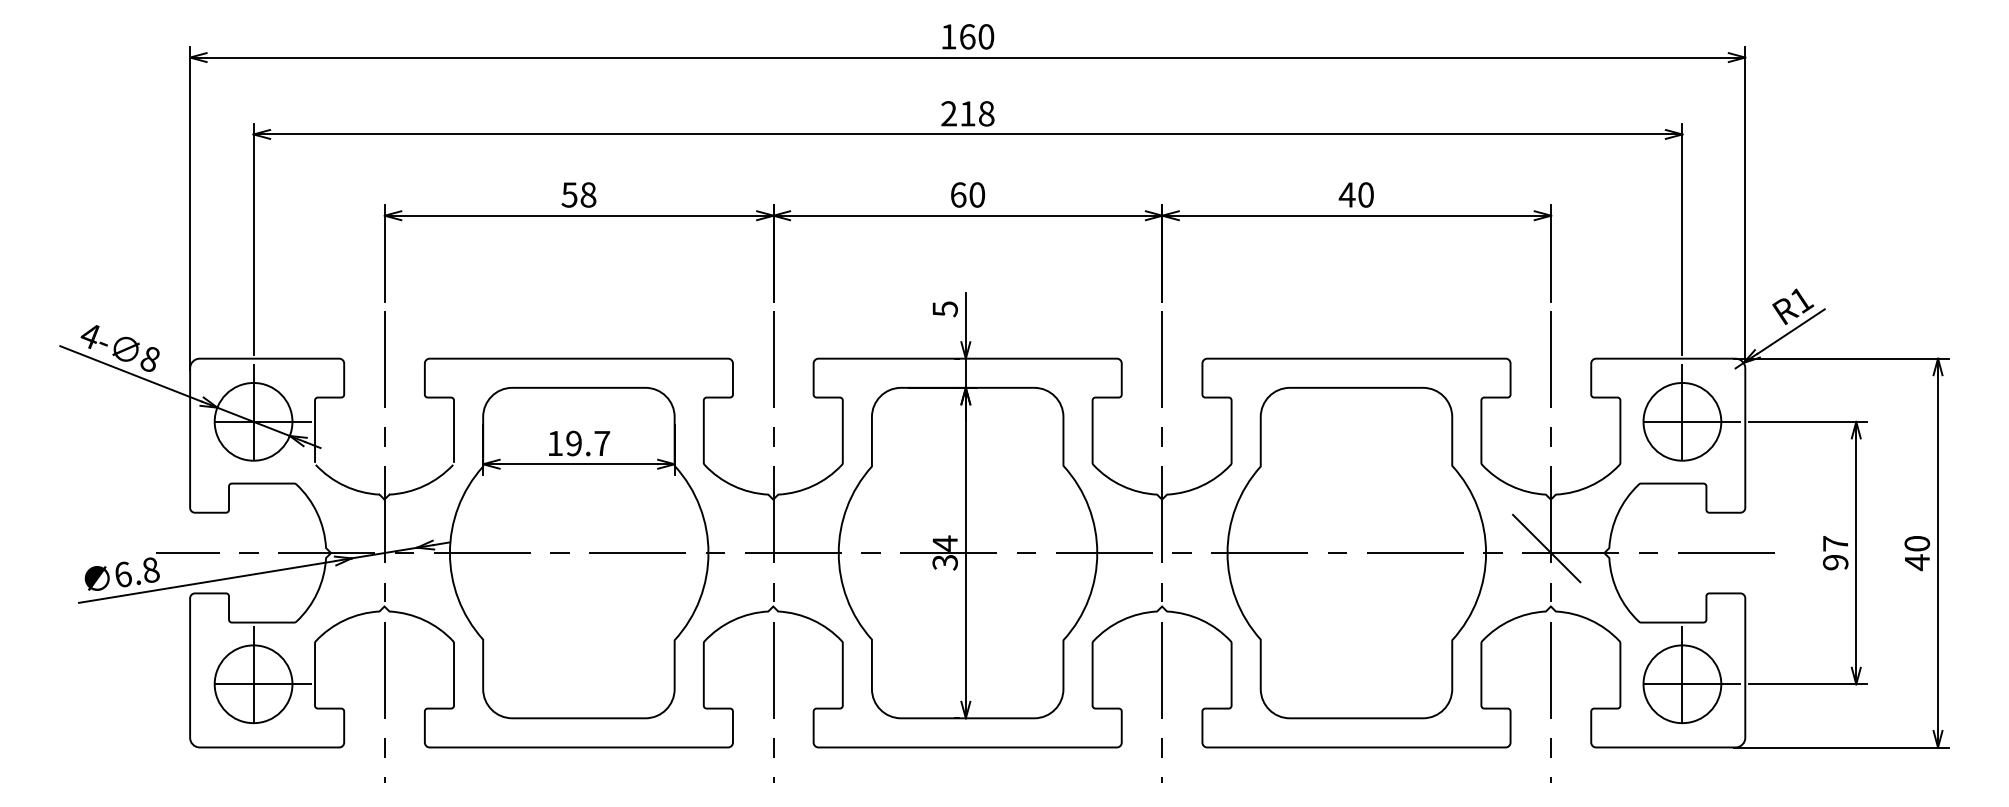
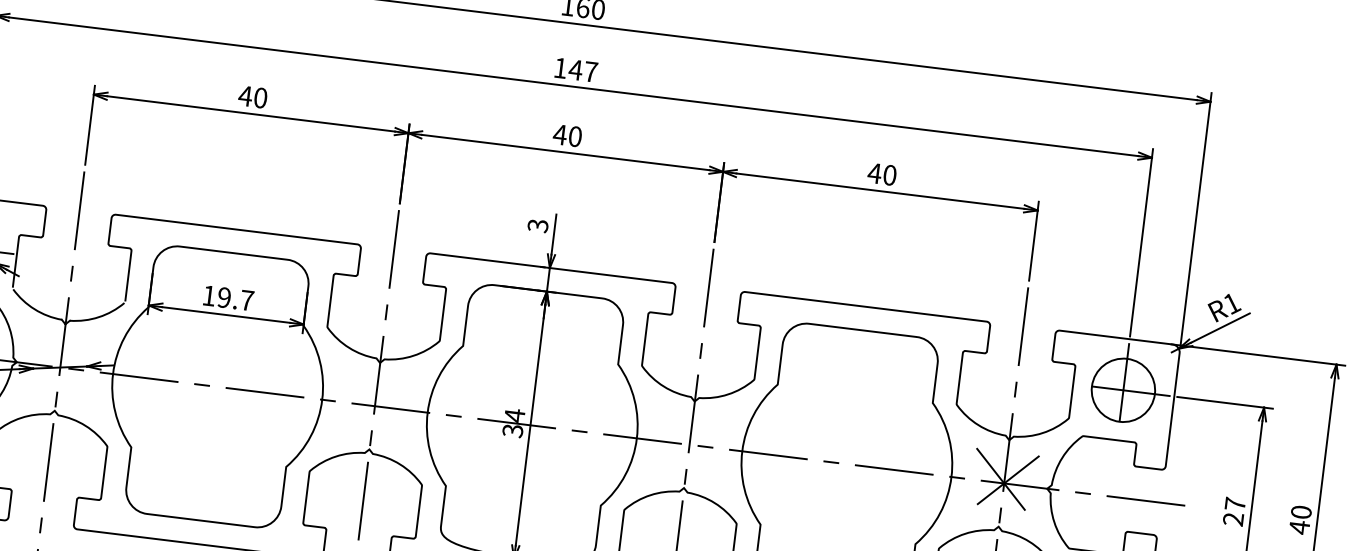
text: (967, 113) -> (575, 69), 218 -> 147
text: (578, 194) -> (252, 96), 58 -> 40
text: (958, 194) -> (560, 134), 60 -> 40
text: (944, 308) -> (537, 225), 5 -> 3
line: (1551, 552) -> (1004, 483), added
text: (1835, 562) -> (1233, 519), 97 -> 27

